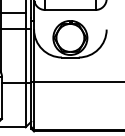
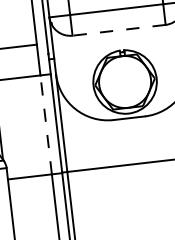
line: (69, 10) -> (117, 31), solid -> dashed
line: (25, 55) -> (45, 124), solid -> dashed

